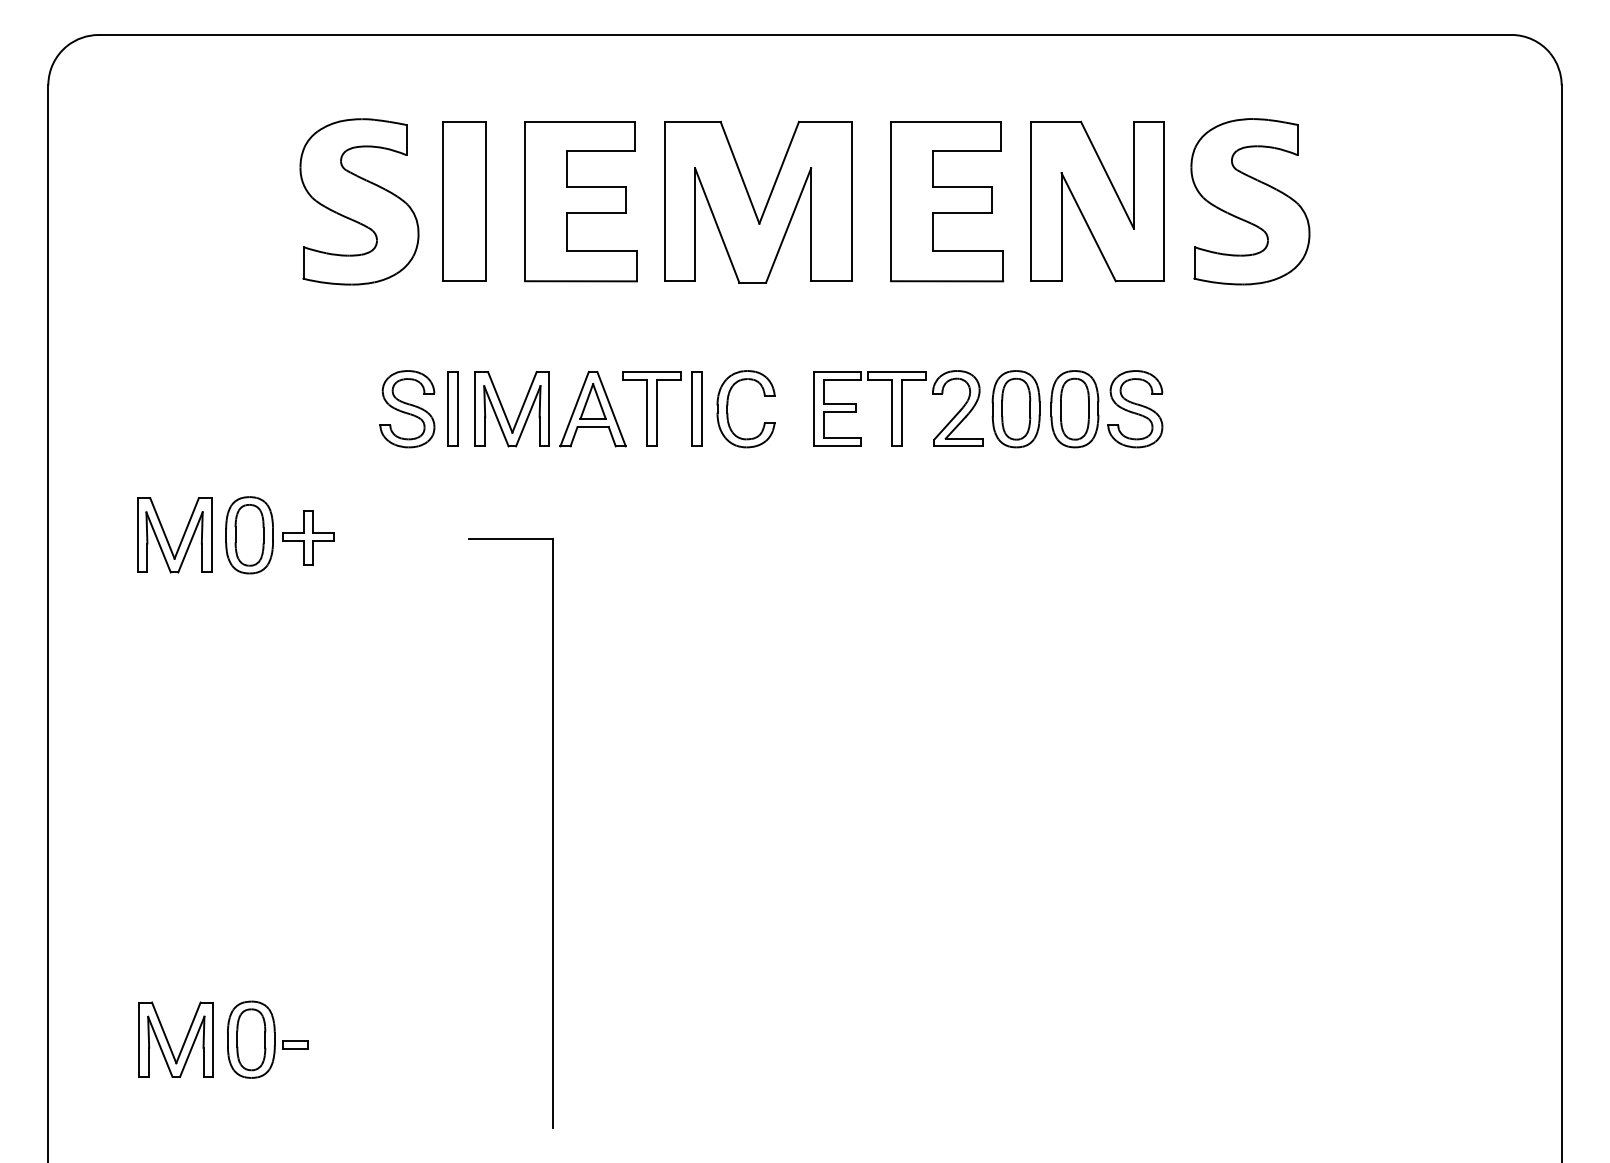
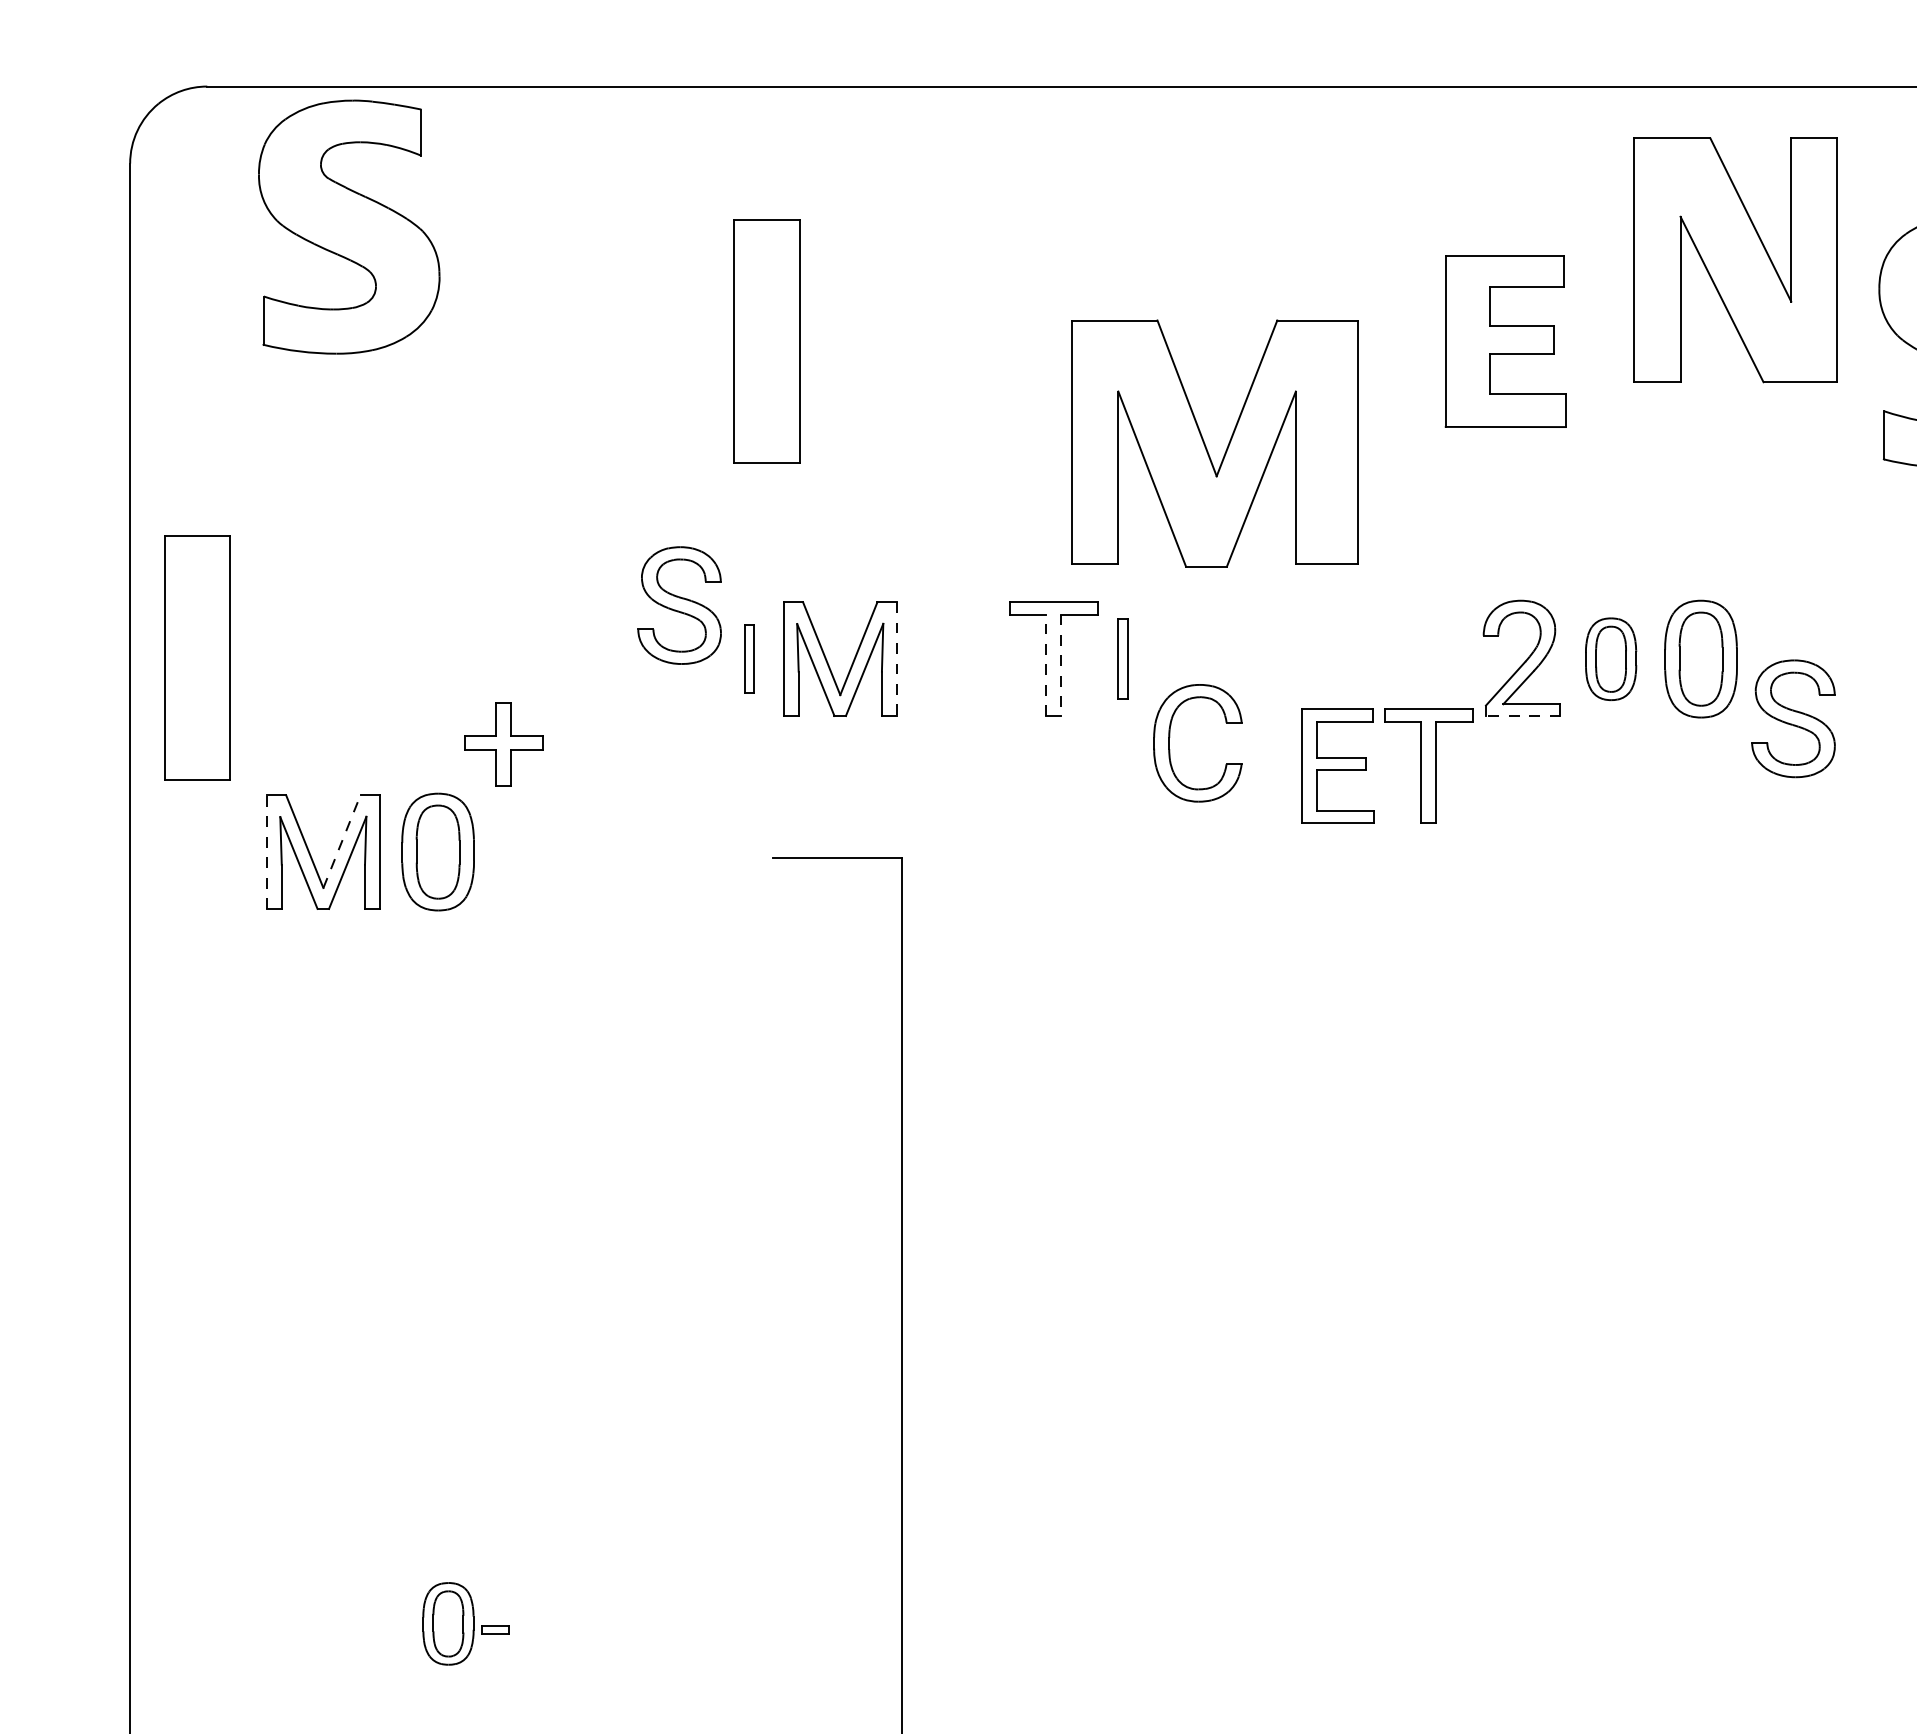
part: (359, 201) -> (349, 226), moved
part: (580, 201) -> (944, 341), removed
part: (758, 201) -> (1215, 442), moved
part: (947, 201) -> (1506, 341), size x0.7
part: (1097, 201) -> (1735, 260), moved
part: (728, 405) -> (1170, 737), moved
part: (92, 408) -> (197, 658), added
part: (452, 408) -> (748, 658), size x0.6
part: (696, 408) -> (1121, 658), size x0.7
part: (856, 408) -> (1366, 765), moved
part: (407, 409) -> (679, 606), moved
line: (549, 409) -> (897, 659), solid -> dashed
part: (592, 409) -> (962, 659), removed
part: (1015, 409) -> (1610, 659), size x0.7
part: (1135, 409) -> (1793, 719), moved
line: (646, 412) -> (1045, 664), solid -> dashed
line: (656, 413) -> (1060, 665), solid -> dashed
line: (958, 446) -> (1522, 716), solid -> dashed
line: (186, 528) -> (341, 841), solid -> dashed
line: (137, 534) -> (266, 850), solid -> dashed
part: (308, 537) -> (503, 743), moved
part: (267, 1039) -> (465, 1623), size x0.7
part: (168, 1040) -> (314, 1625), removed

